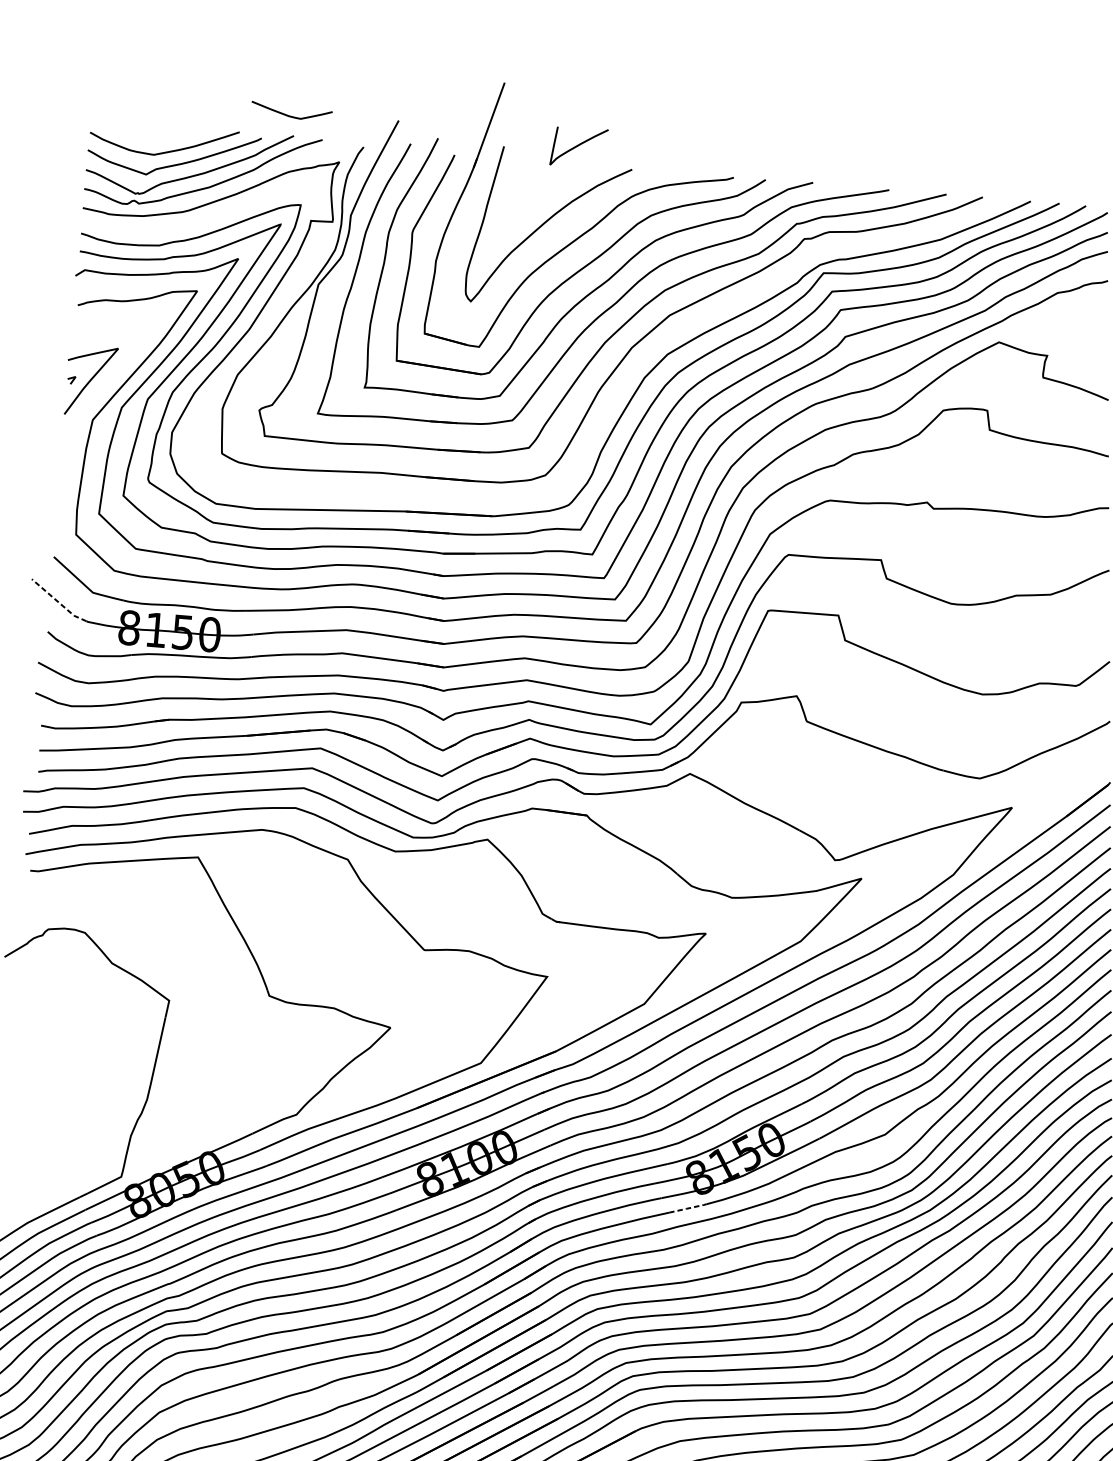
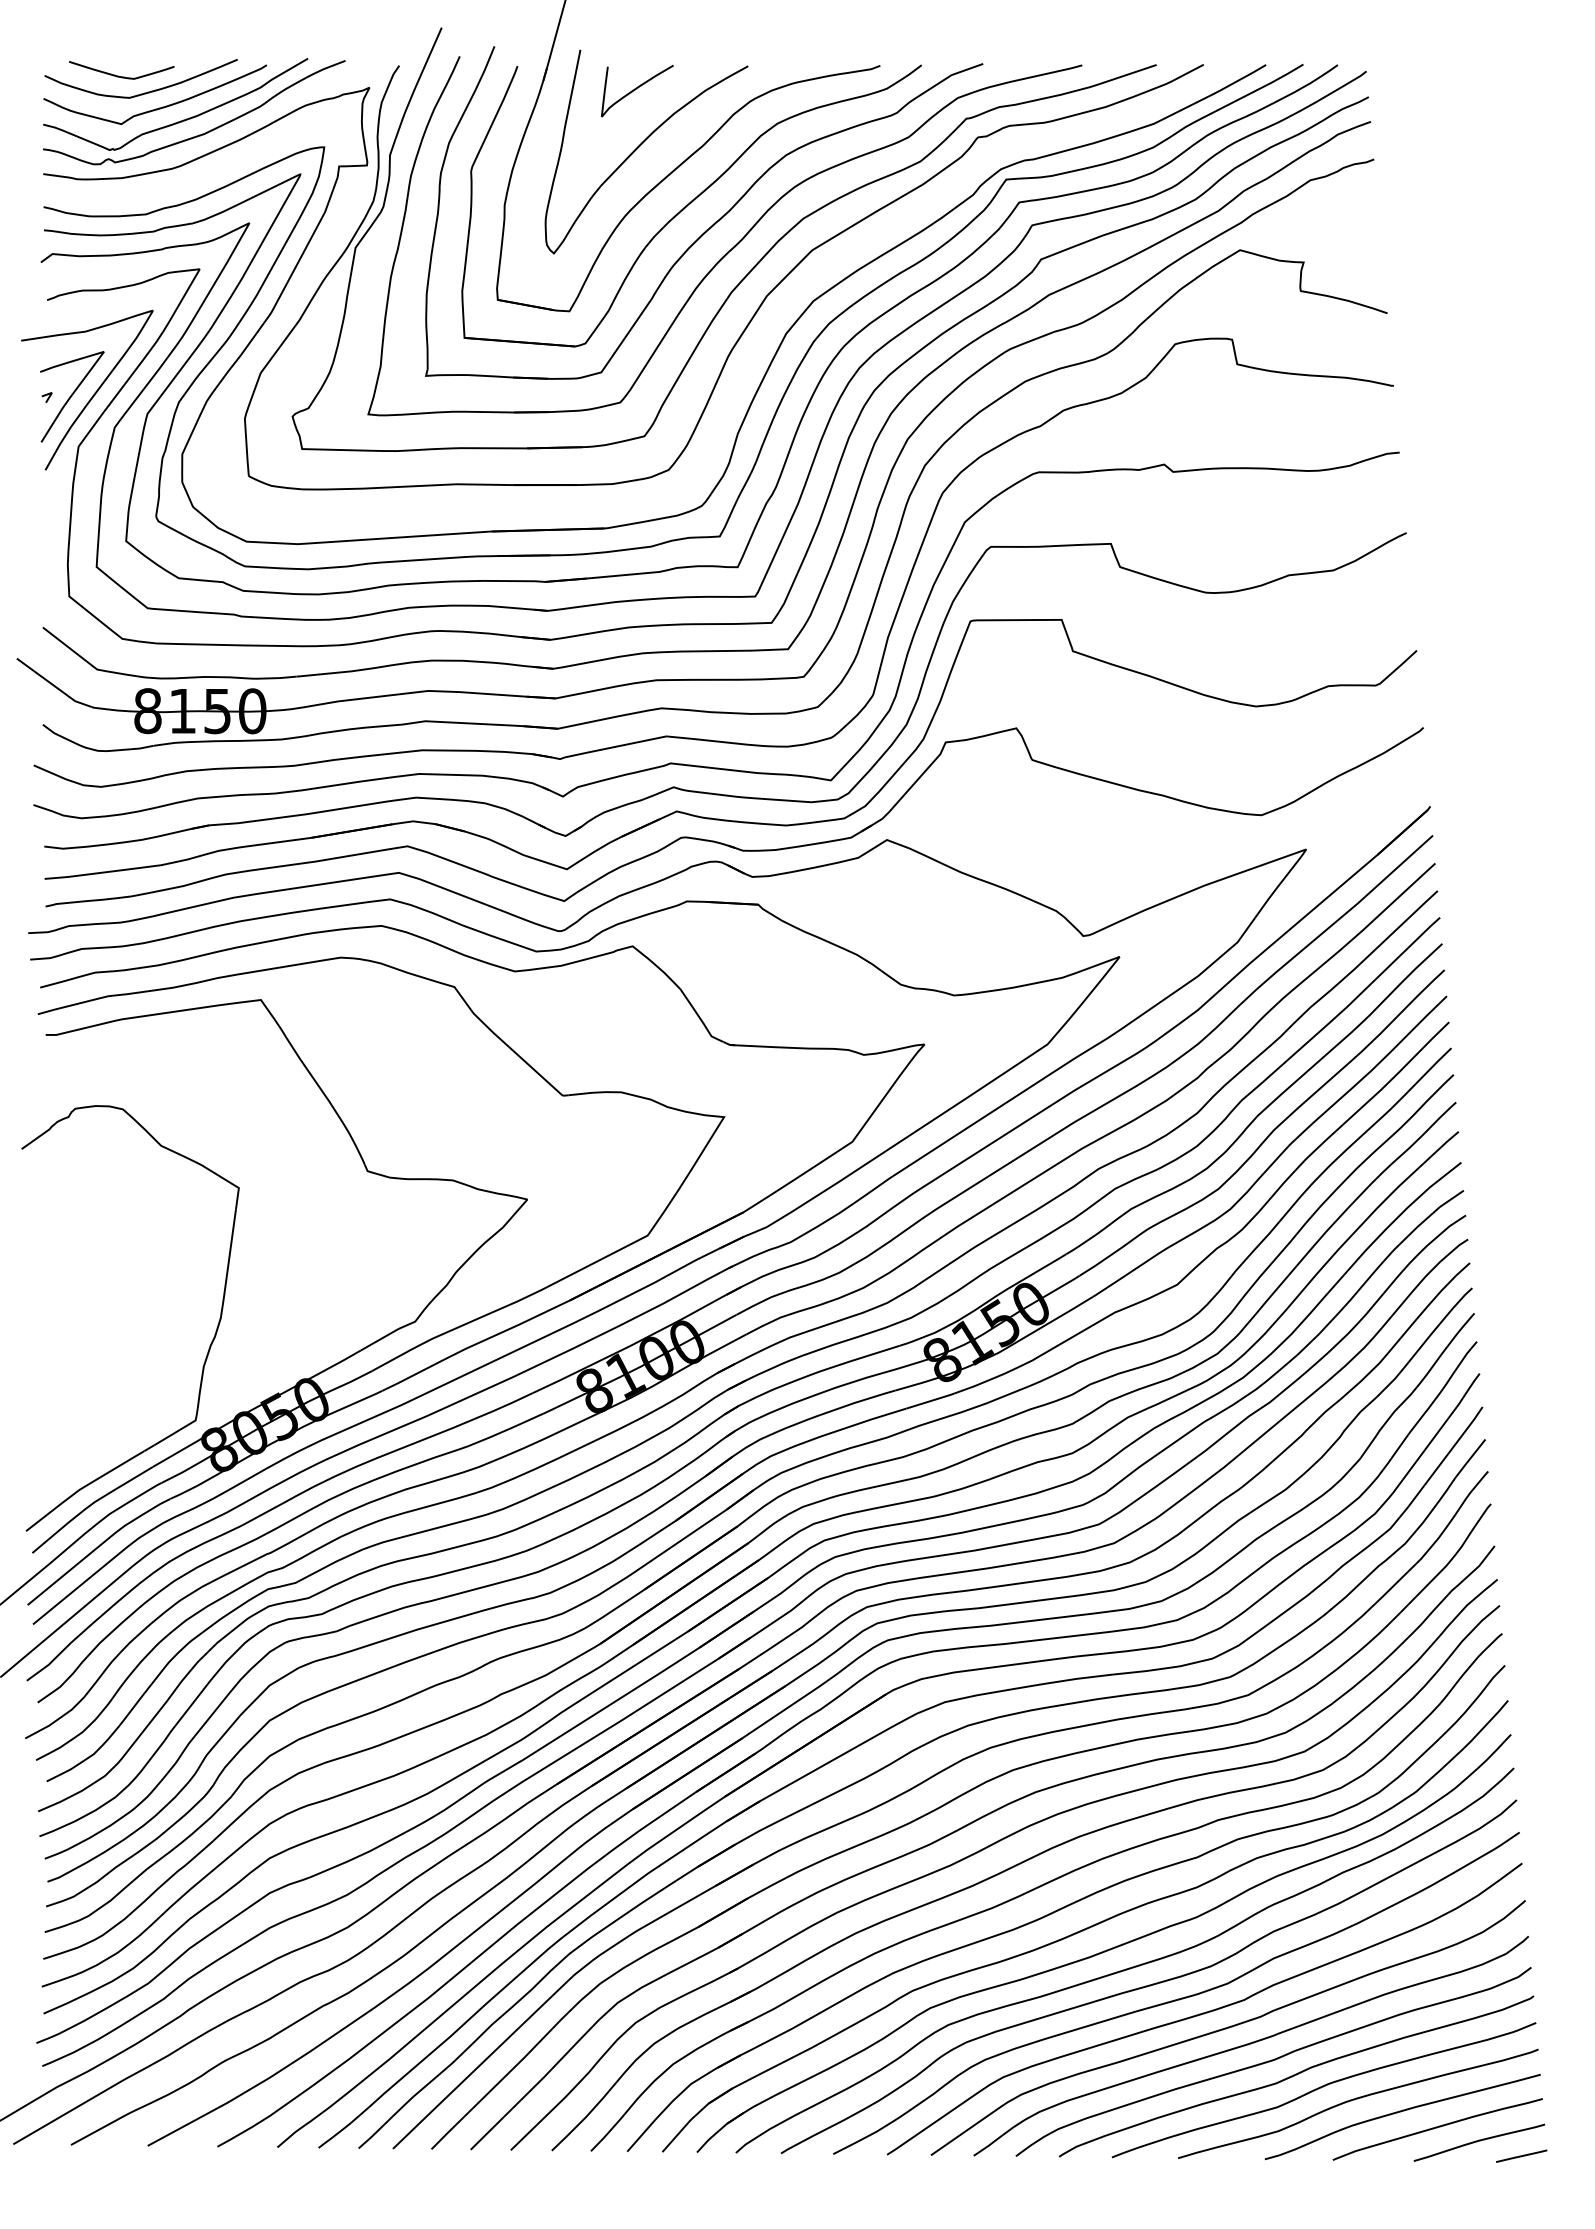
curve: (289, 115) -> (118, 75), moved
curve: (578, 146) -> (636, 89), moved
curve: (107, 380) -> (93, 394), added
line: (58, 602) -> (53, 685), dashed -> solid
line: (688, 1208) -> (931, 1400), dashed -> solid

